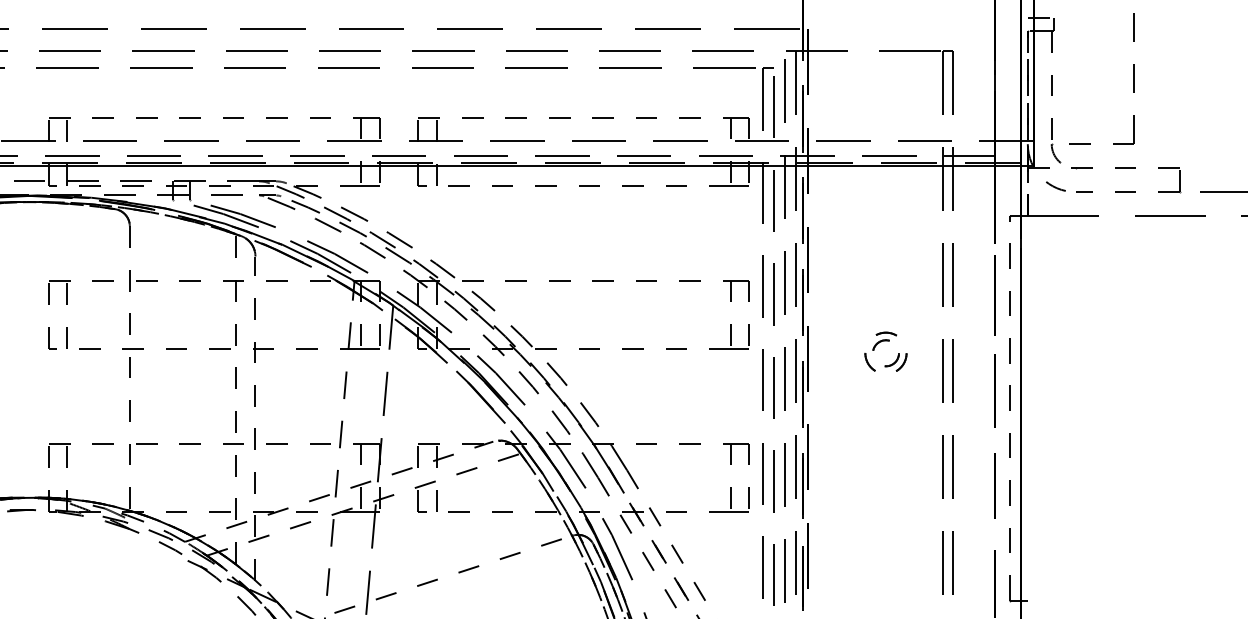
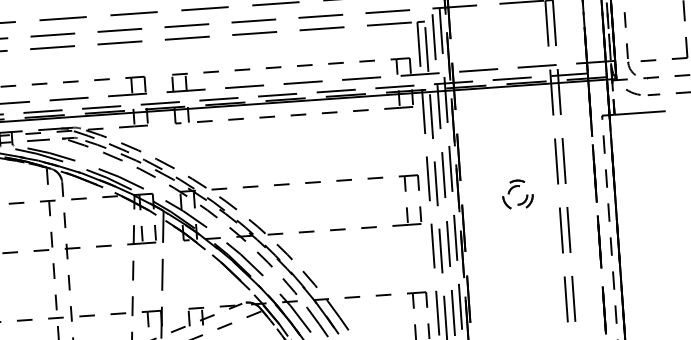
part: (881, 342) -> (514, 187), moved

